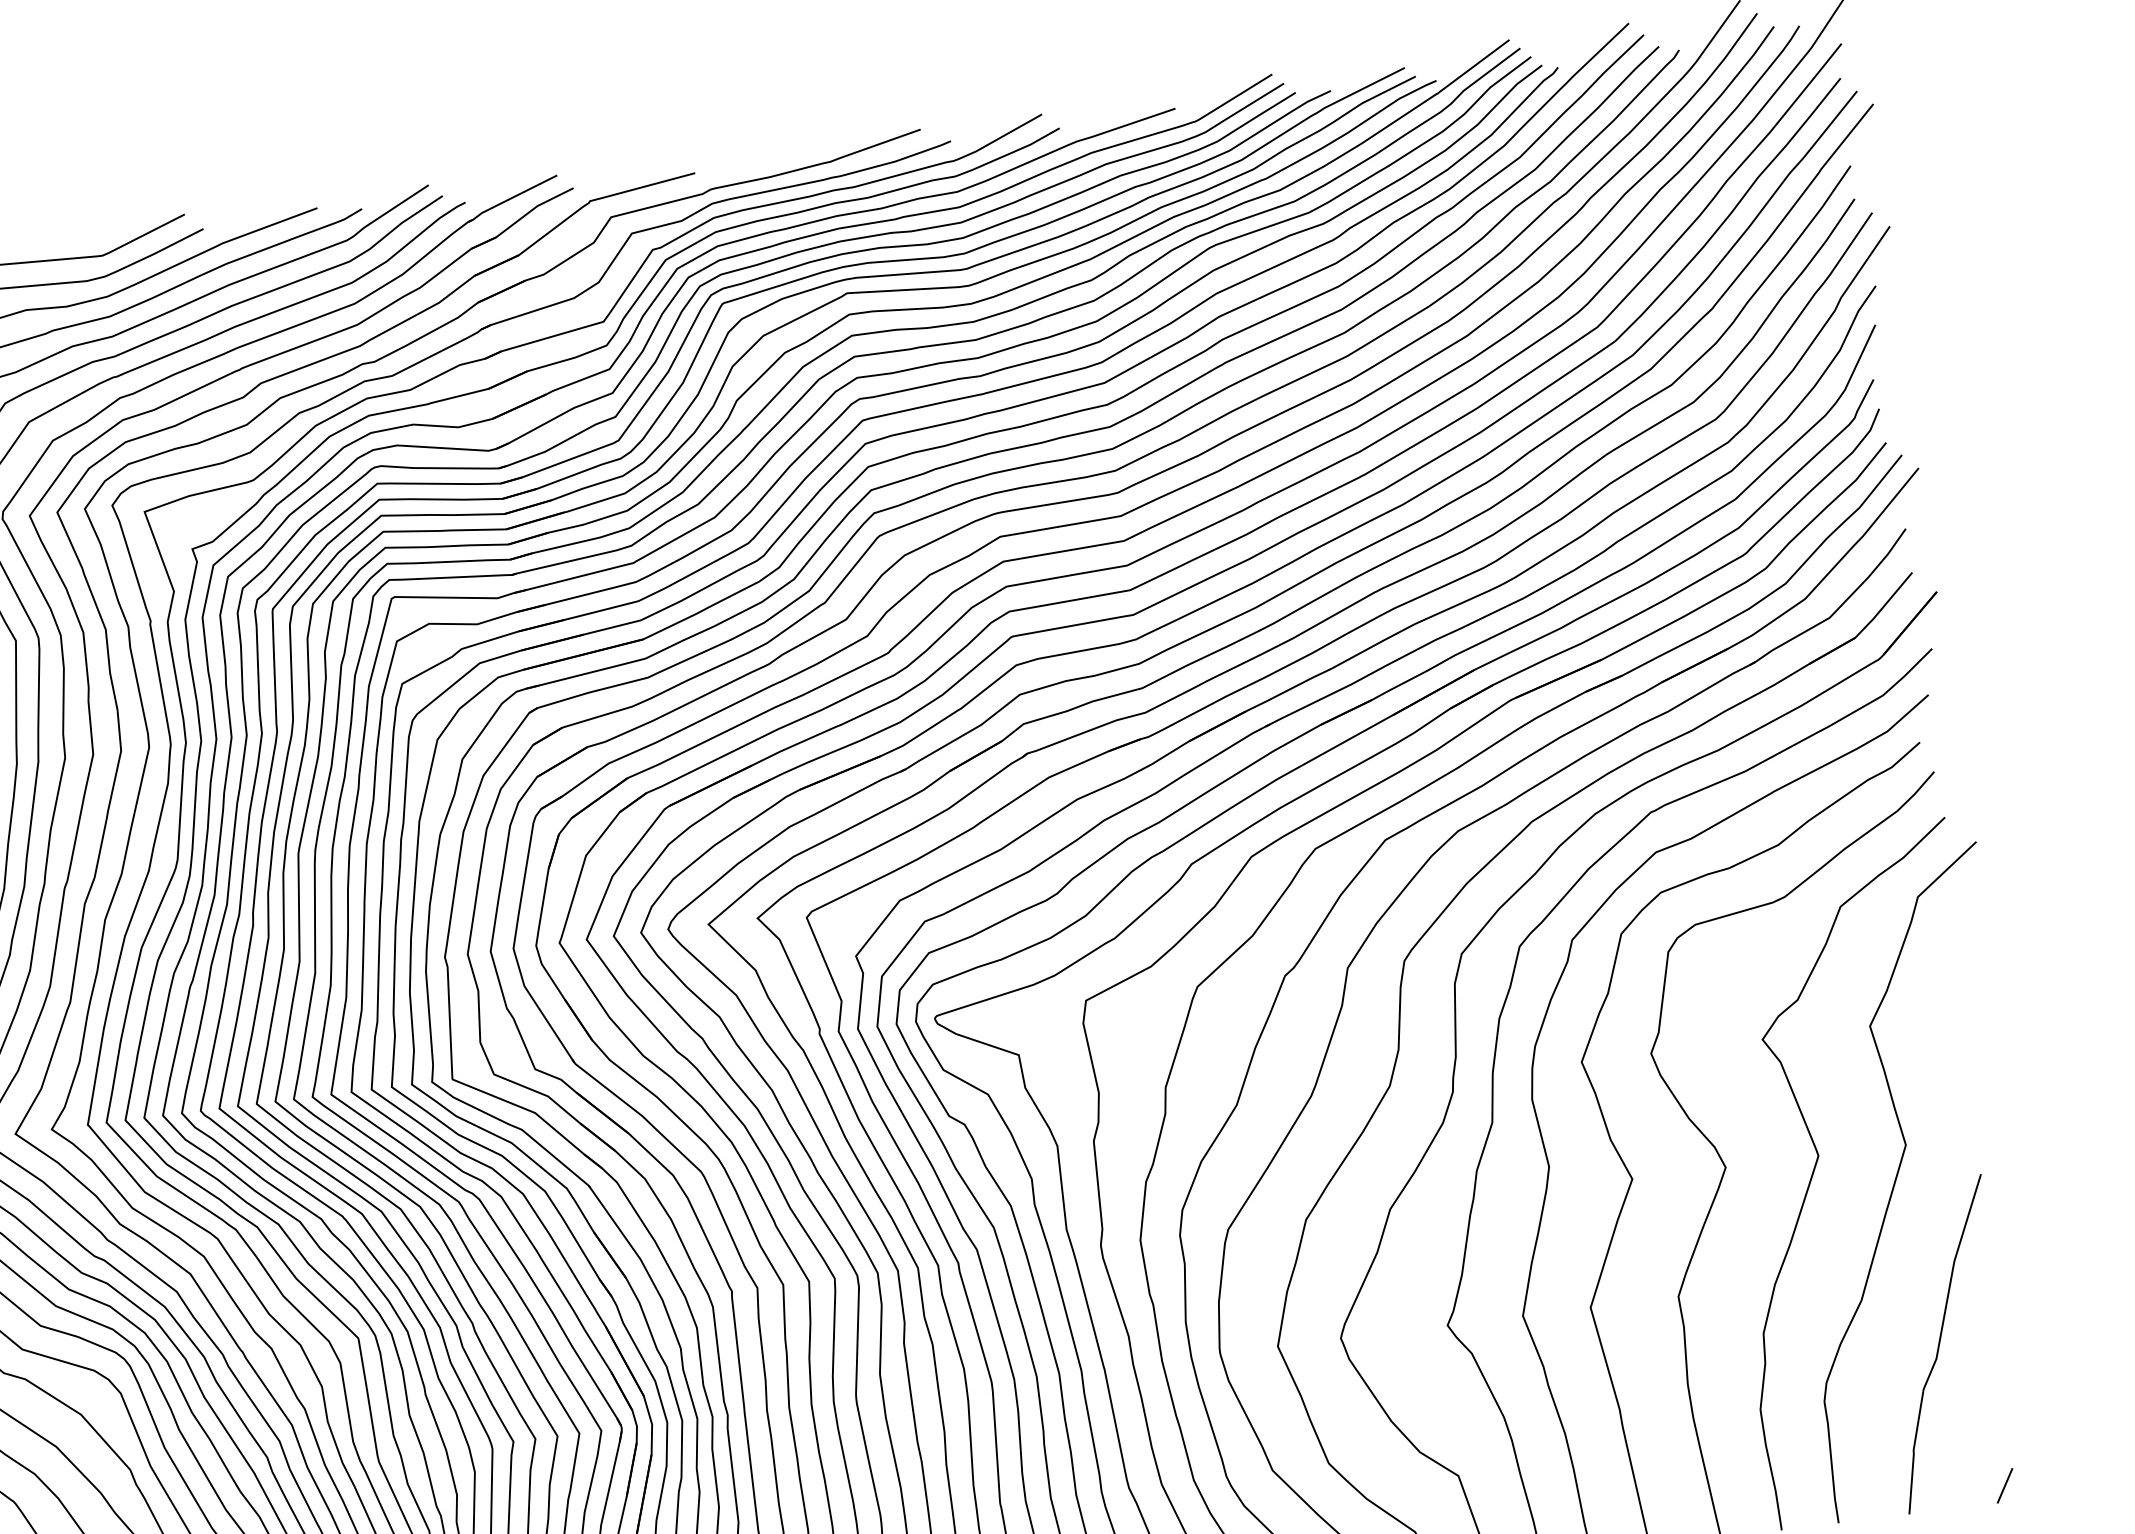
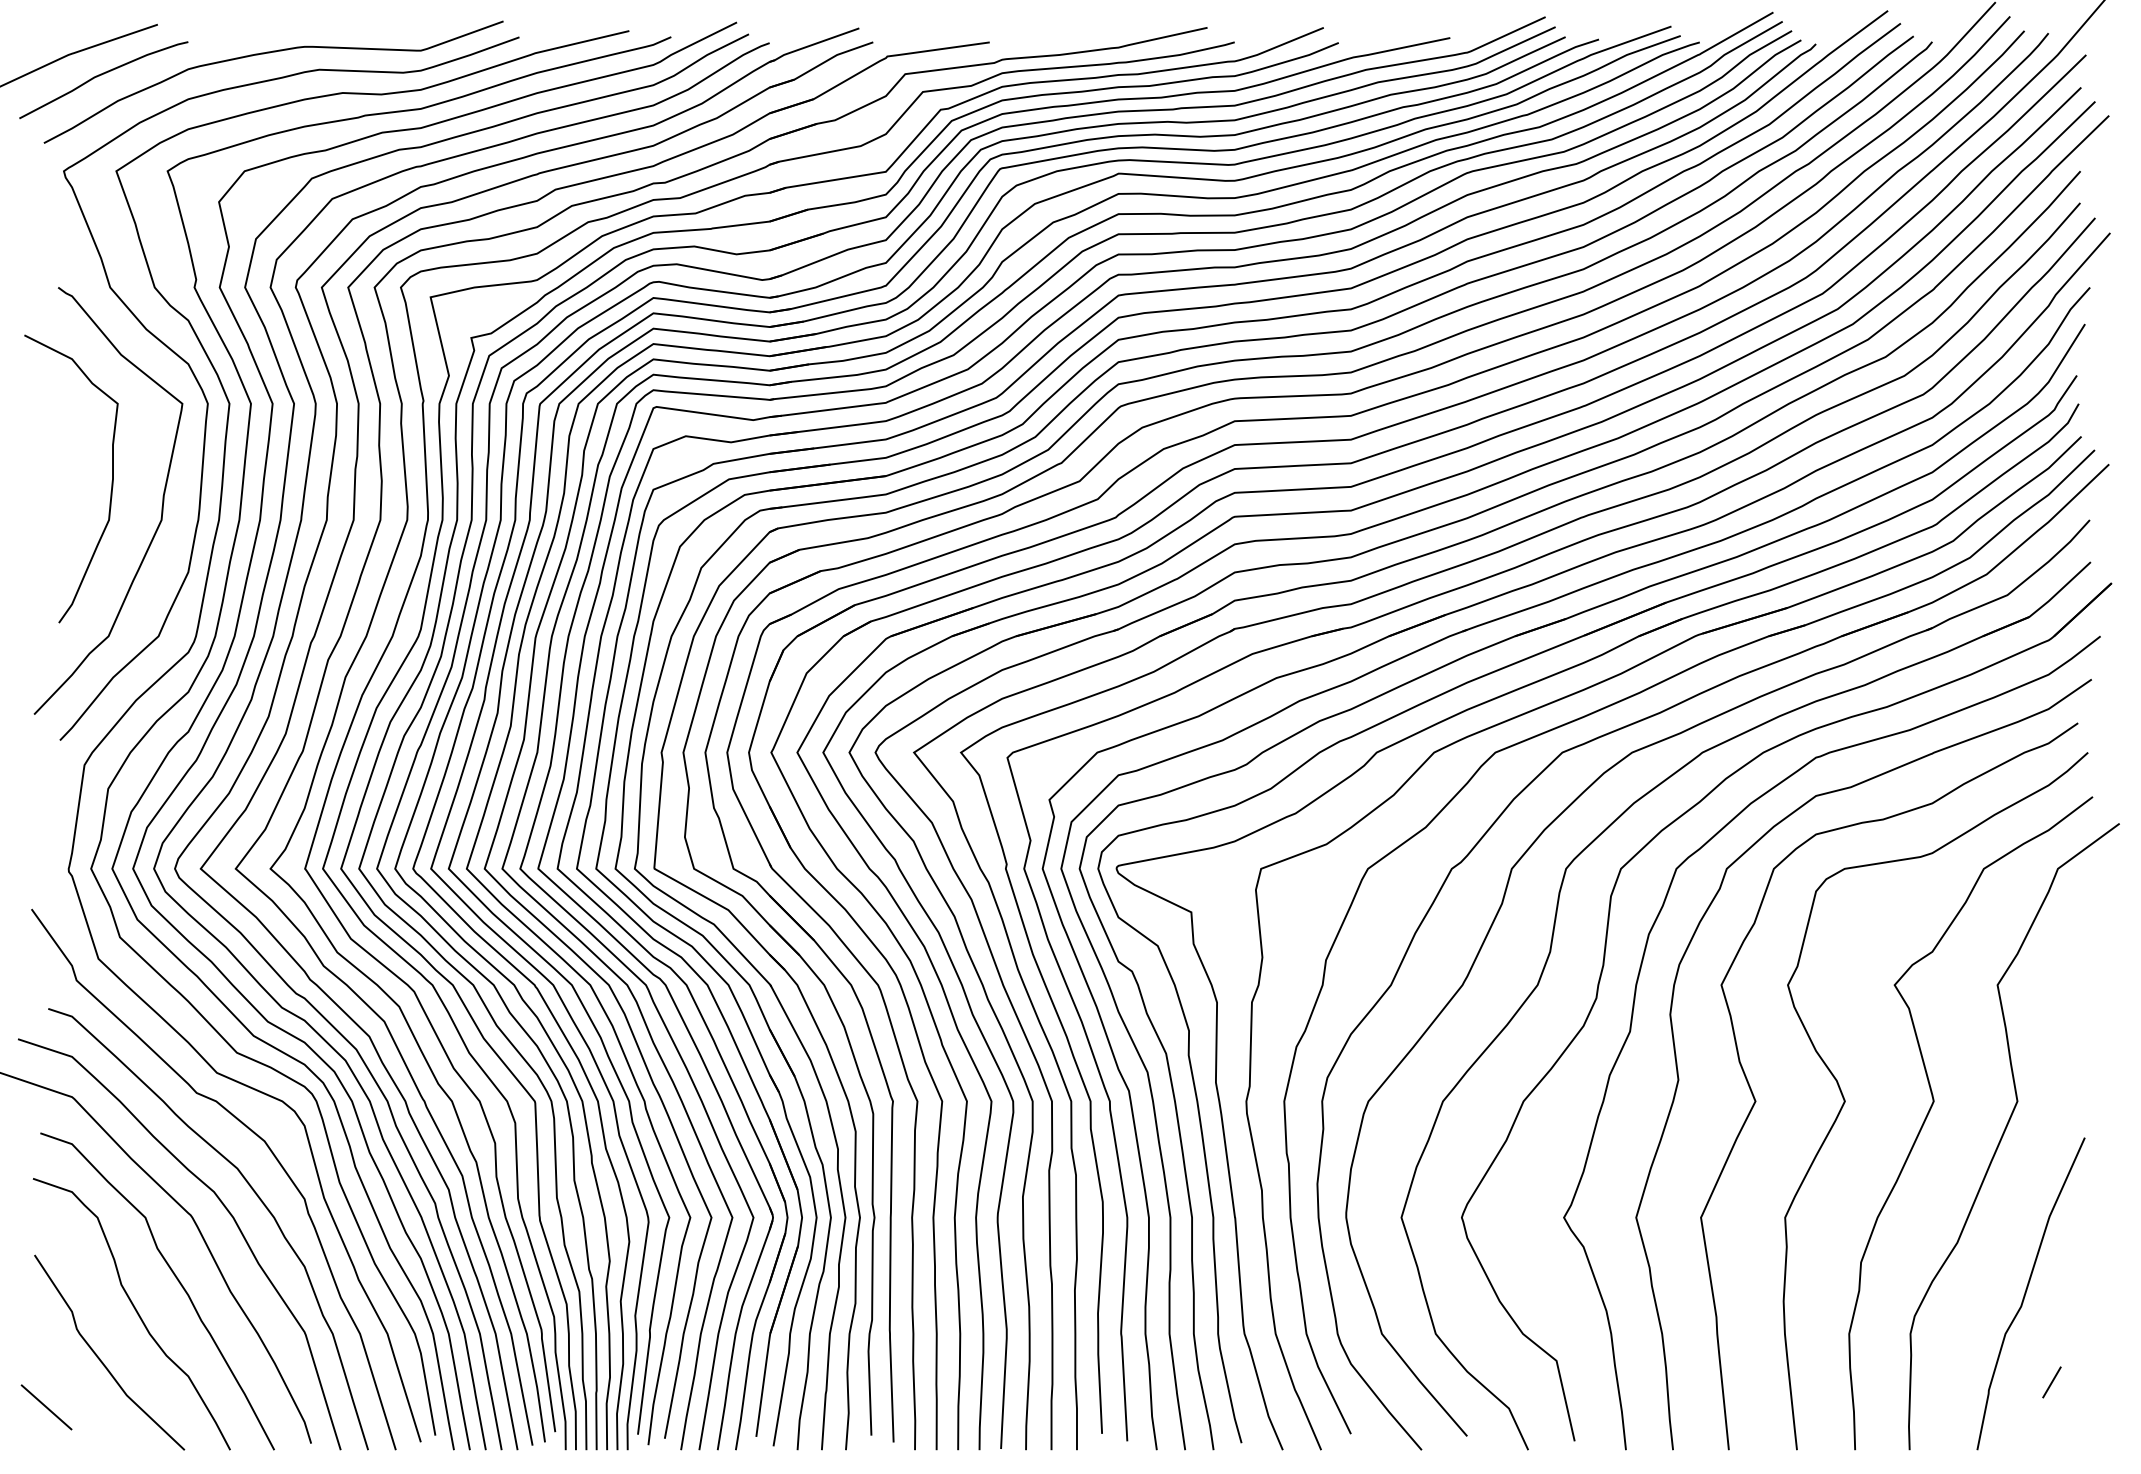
line: (2004, 1485) -> (2051, 1382), moved

